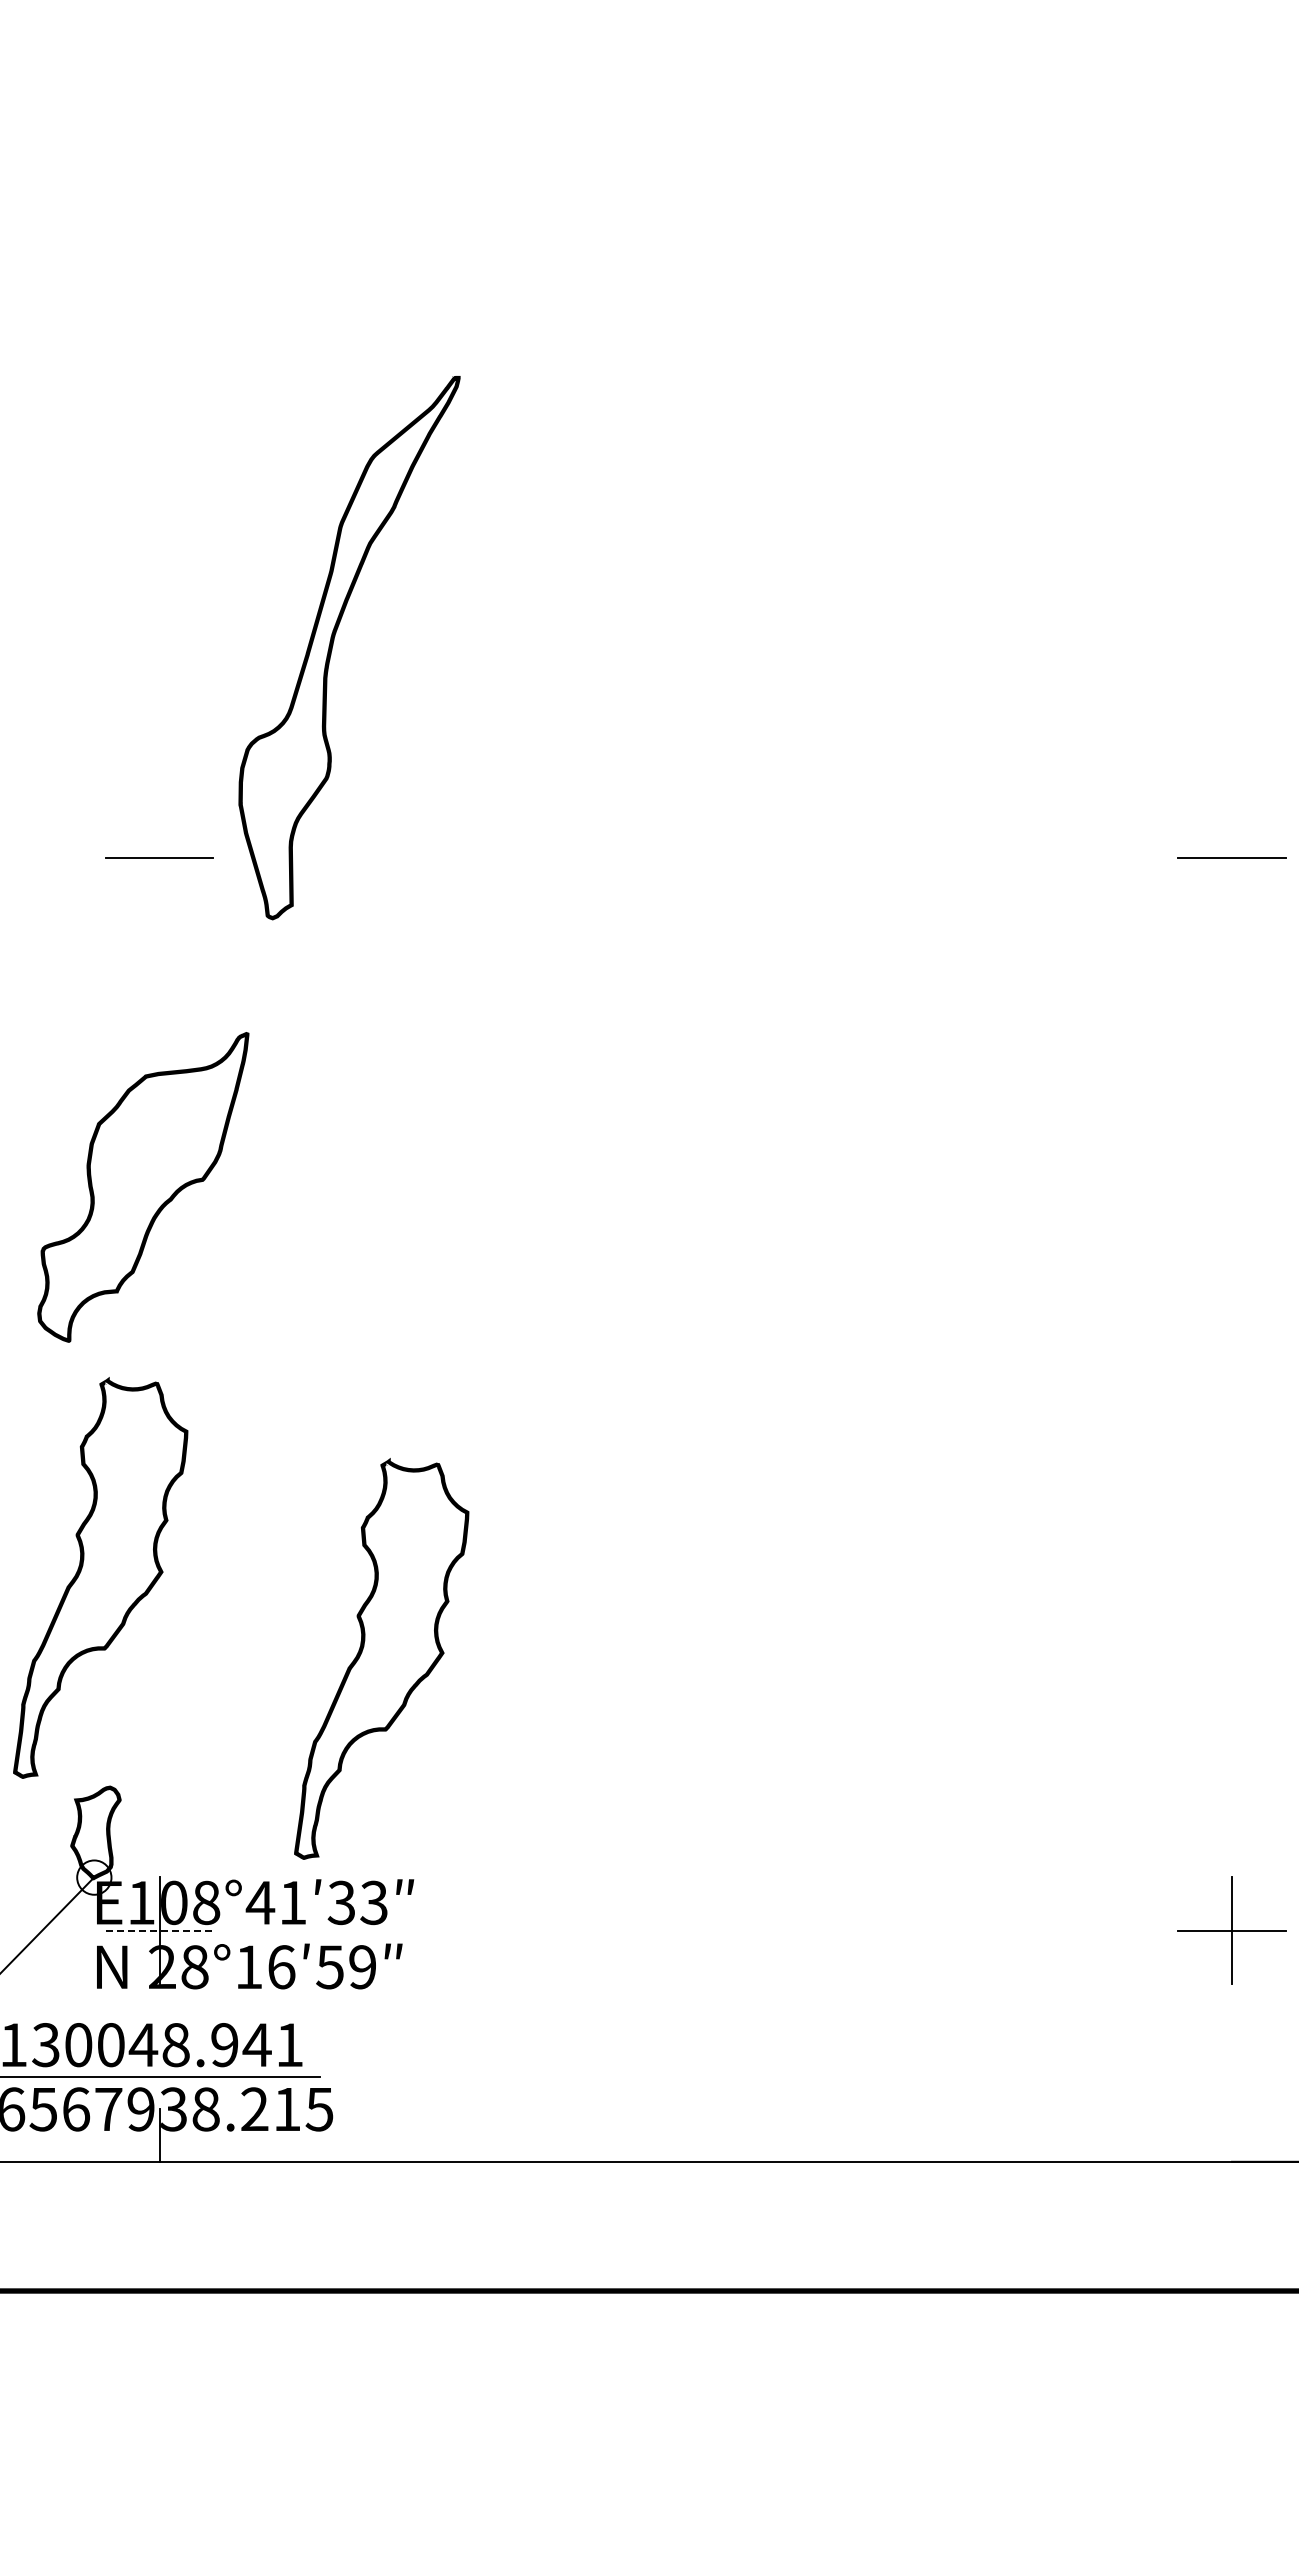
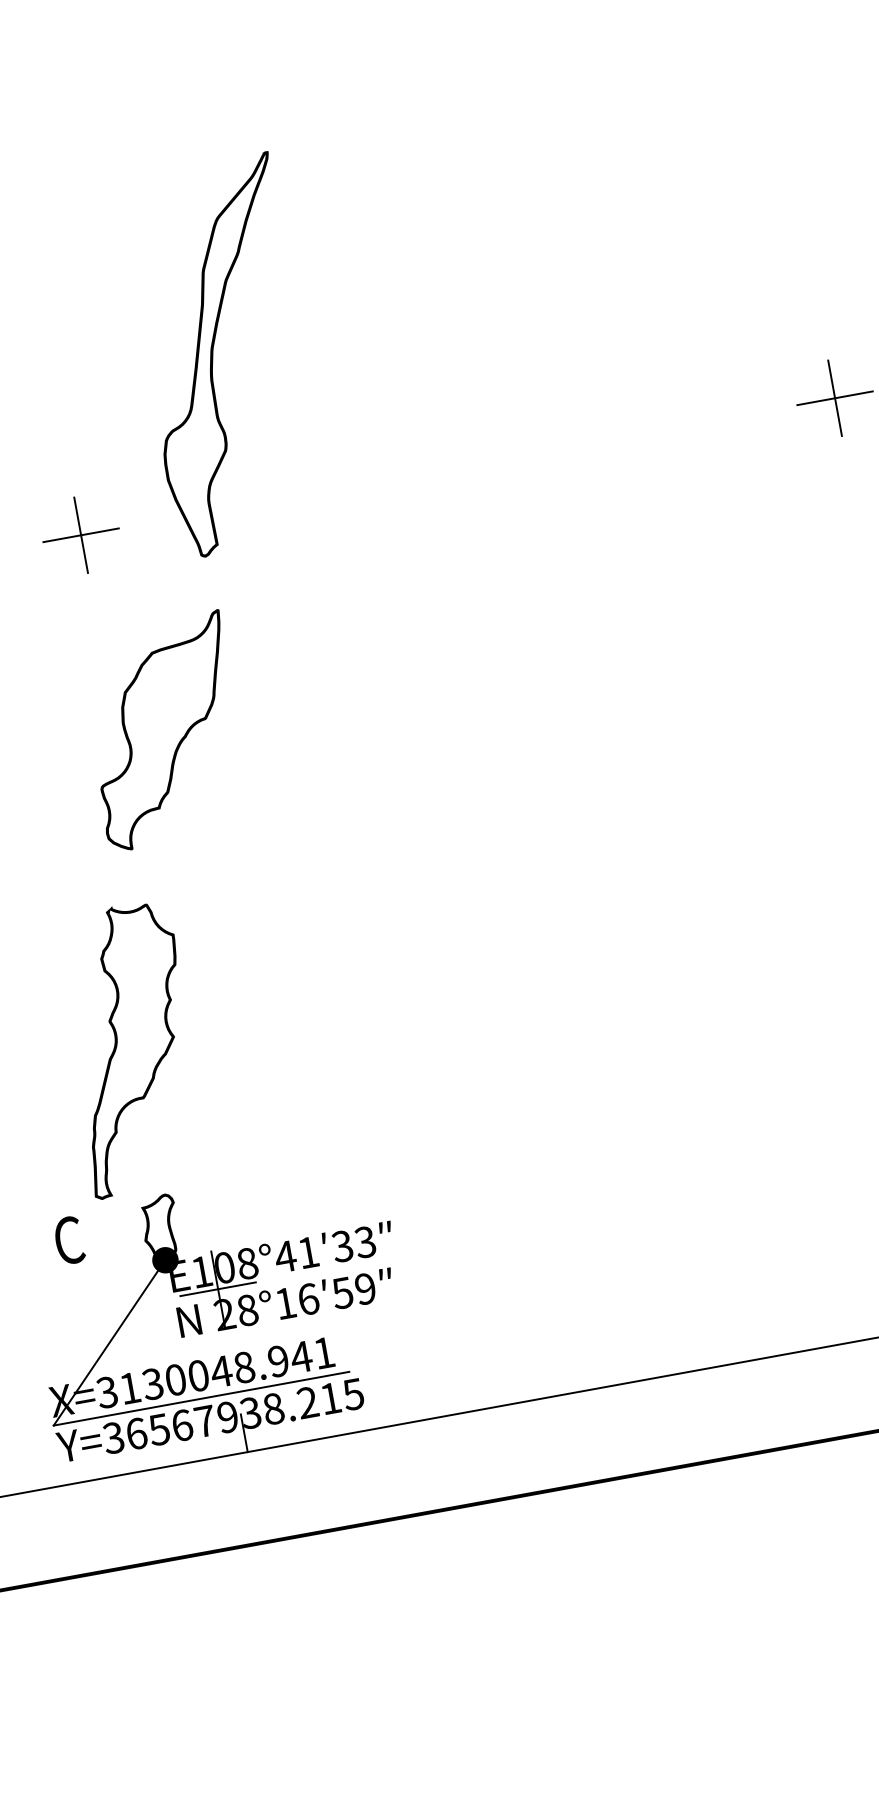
part: (333, 645) -> (213, 356), moved
line: (159, 857) -> (80, 534), added
line: (1231, 857) -> (834, 397), added
part: (143, 1187) -> (164, 731), moved
part: (381, 1658) -> (339, 1069), removed
fill: (94, 1877) -> (165, 1260), added
line: (159, 1930) -> (218, 1289), dashed -> solid

